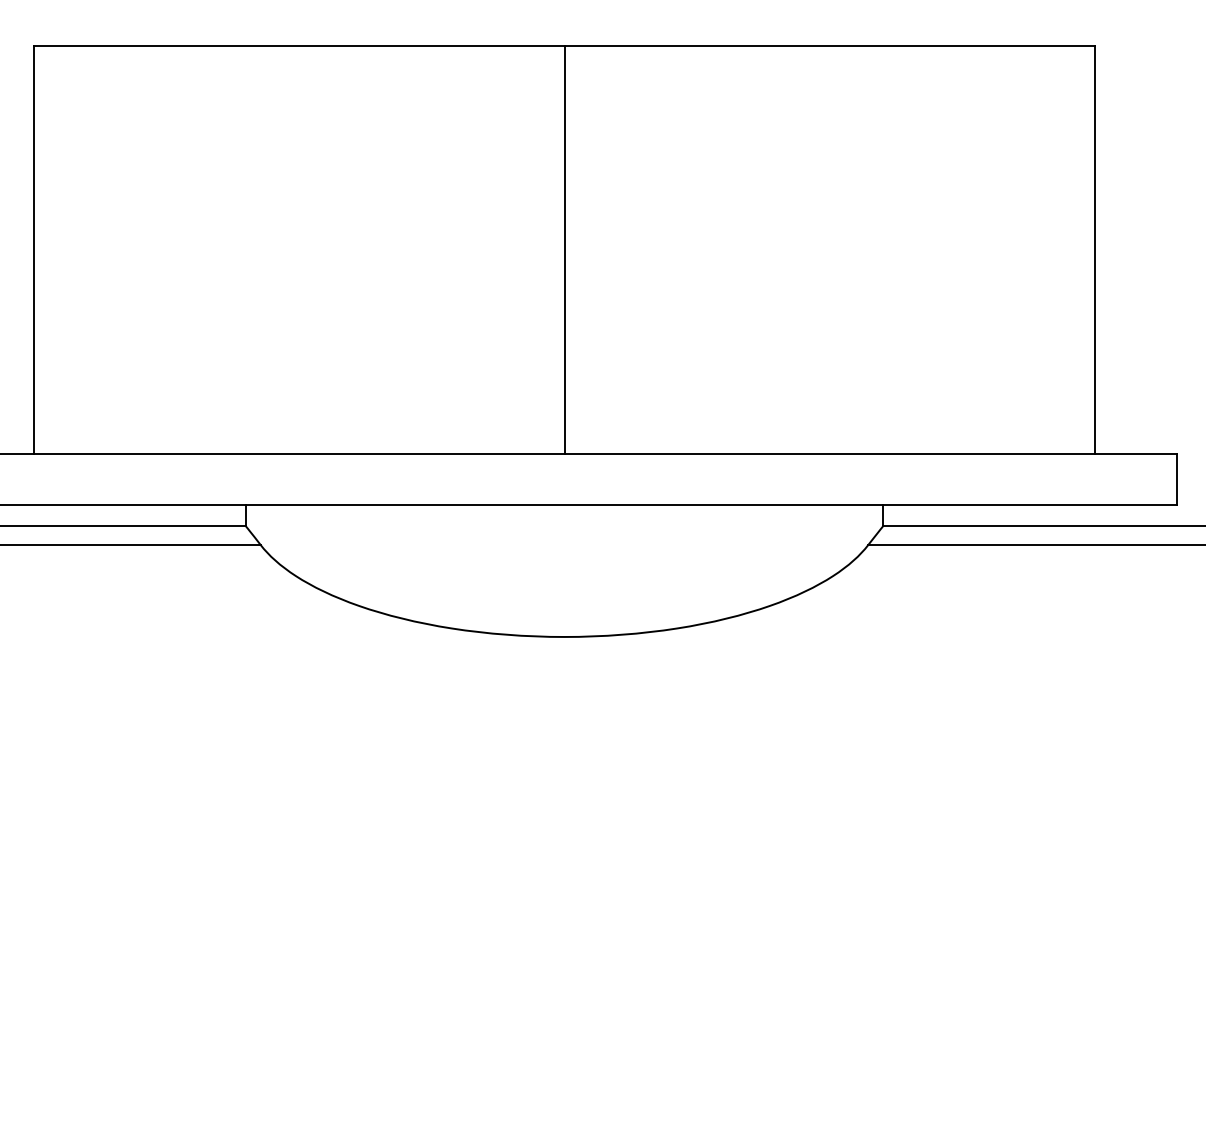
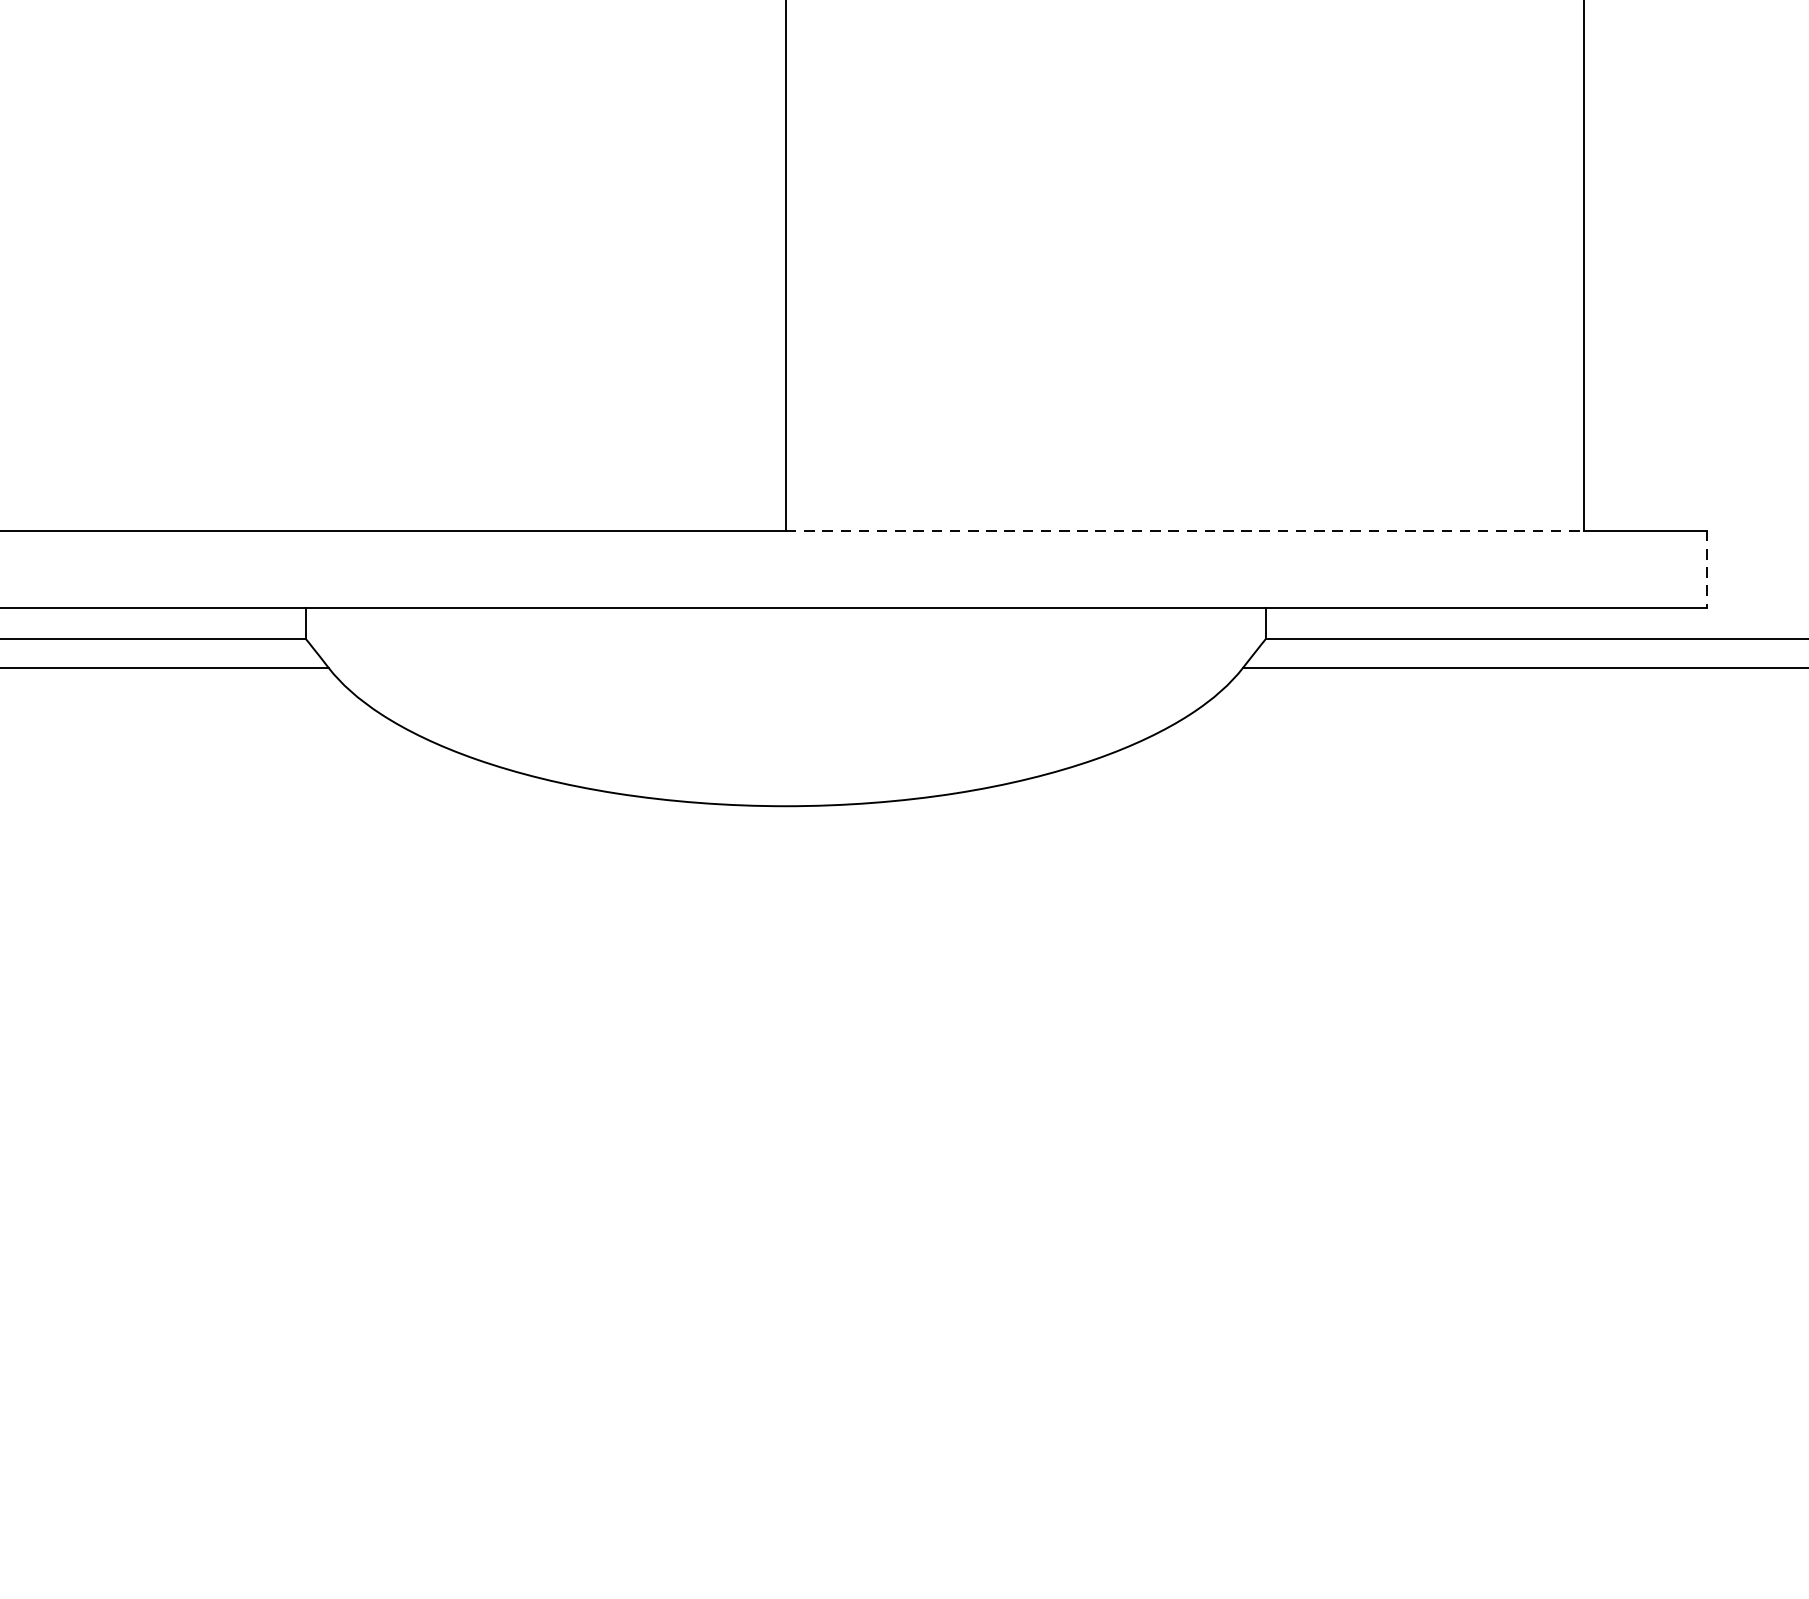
line: (830, 453) -> (1186, 530), solid -> dashed
line: (1176, 479) -> (1706, 569), solid -> dashed

